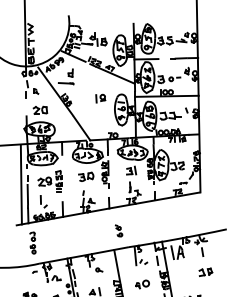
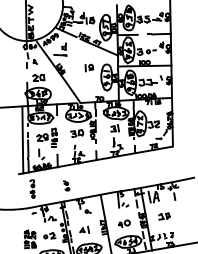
part: (118, 230) -> (66, 185), moved
part: (205, 272) -> (164, 216), moved

